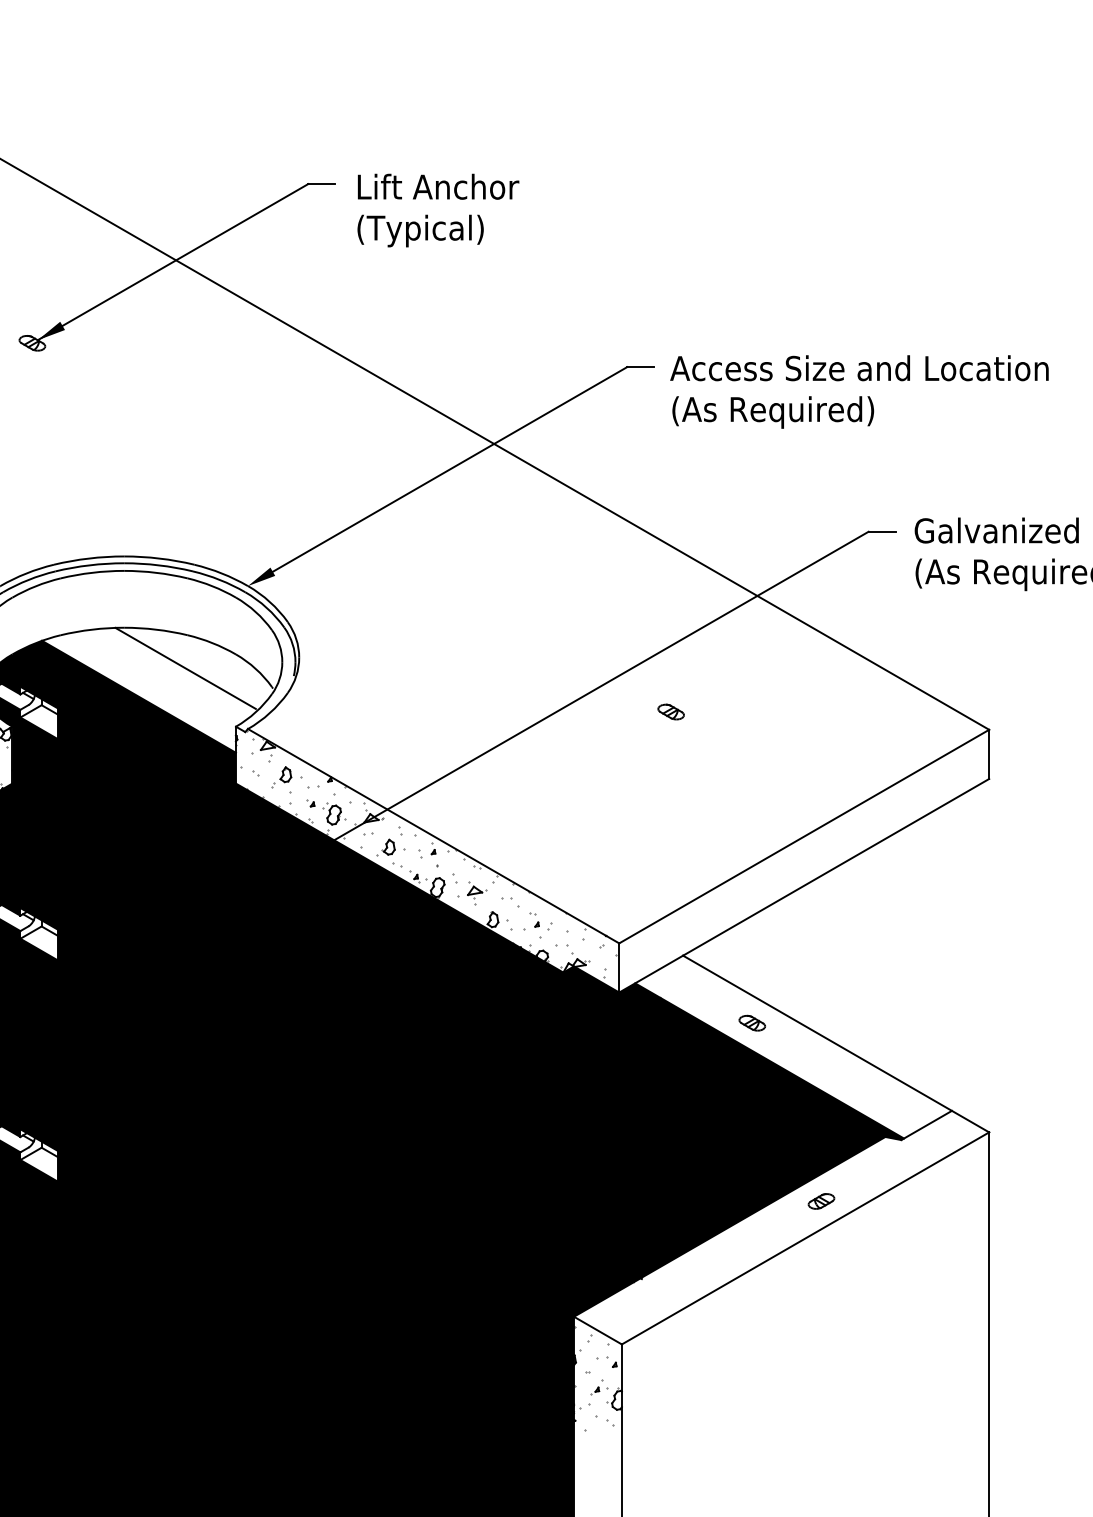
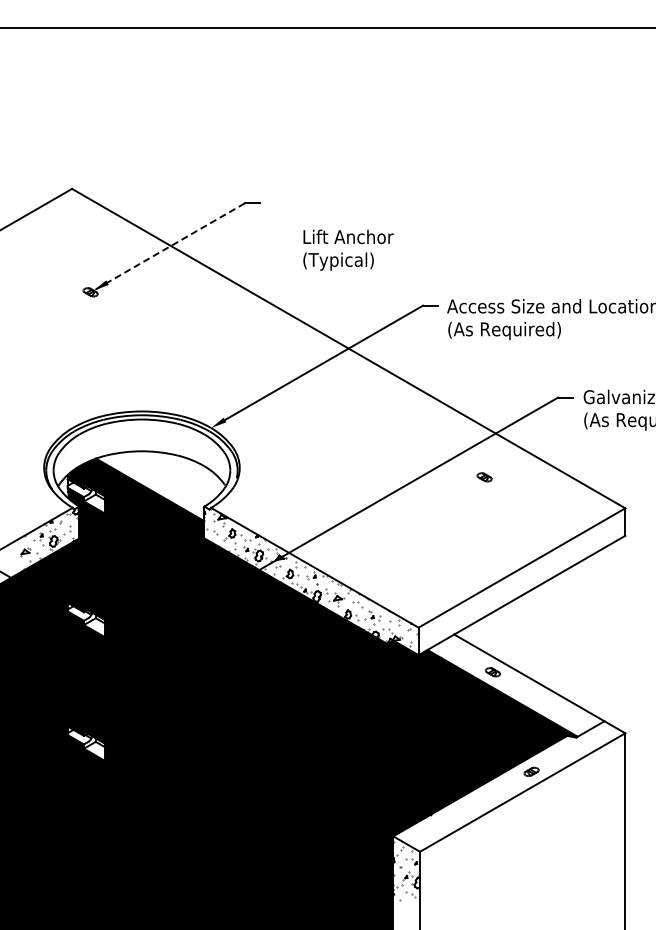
text: (438, 209) -> (348, 249), moved
line: (171, 263) -> (168, 247), solid -> dashed
line: (186, 667) -> (176, 473), removed
part: (670, 712) -> (484, 477), moved

